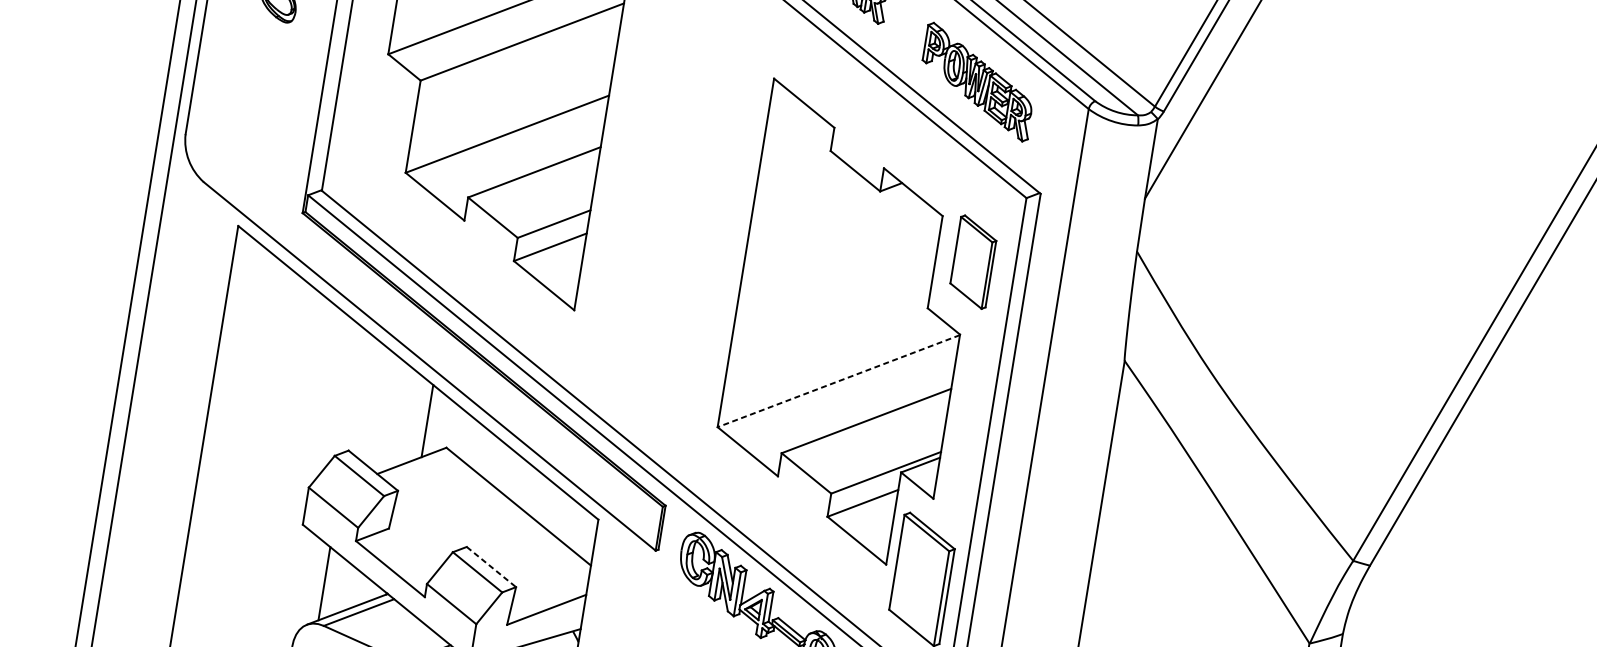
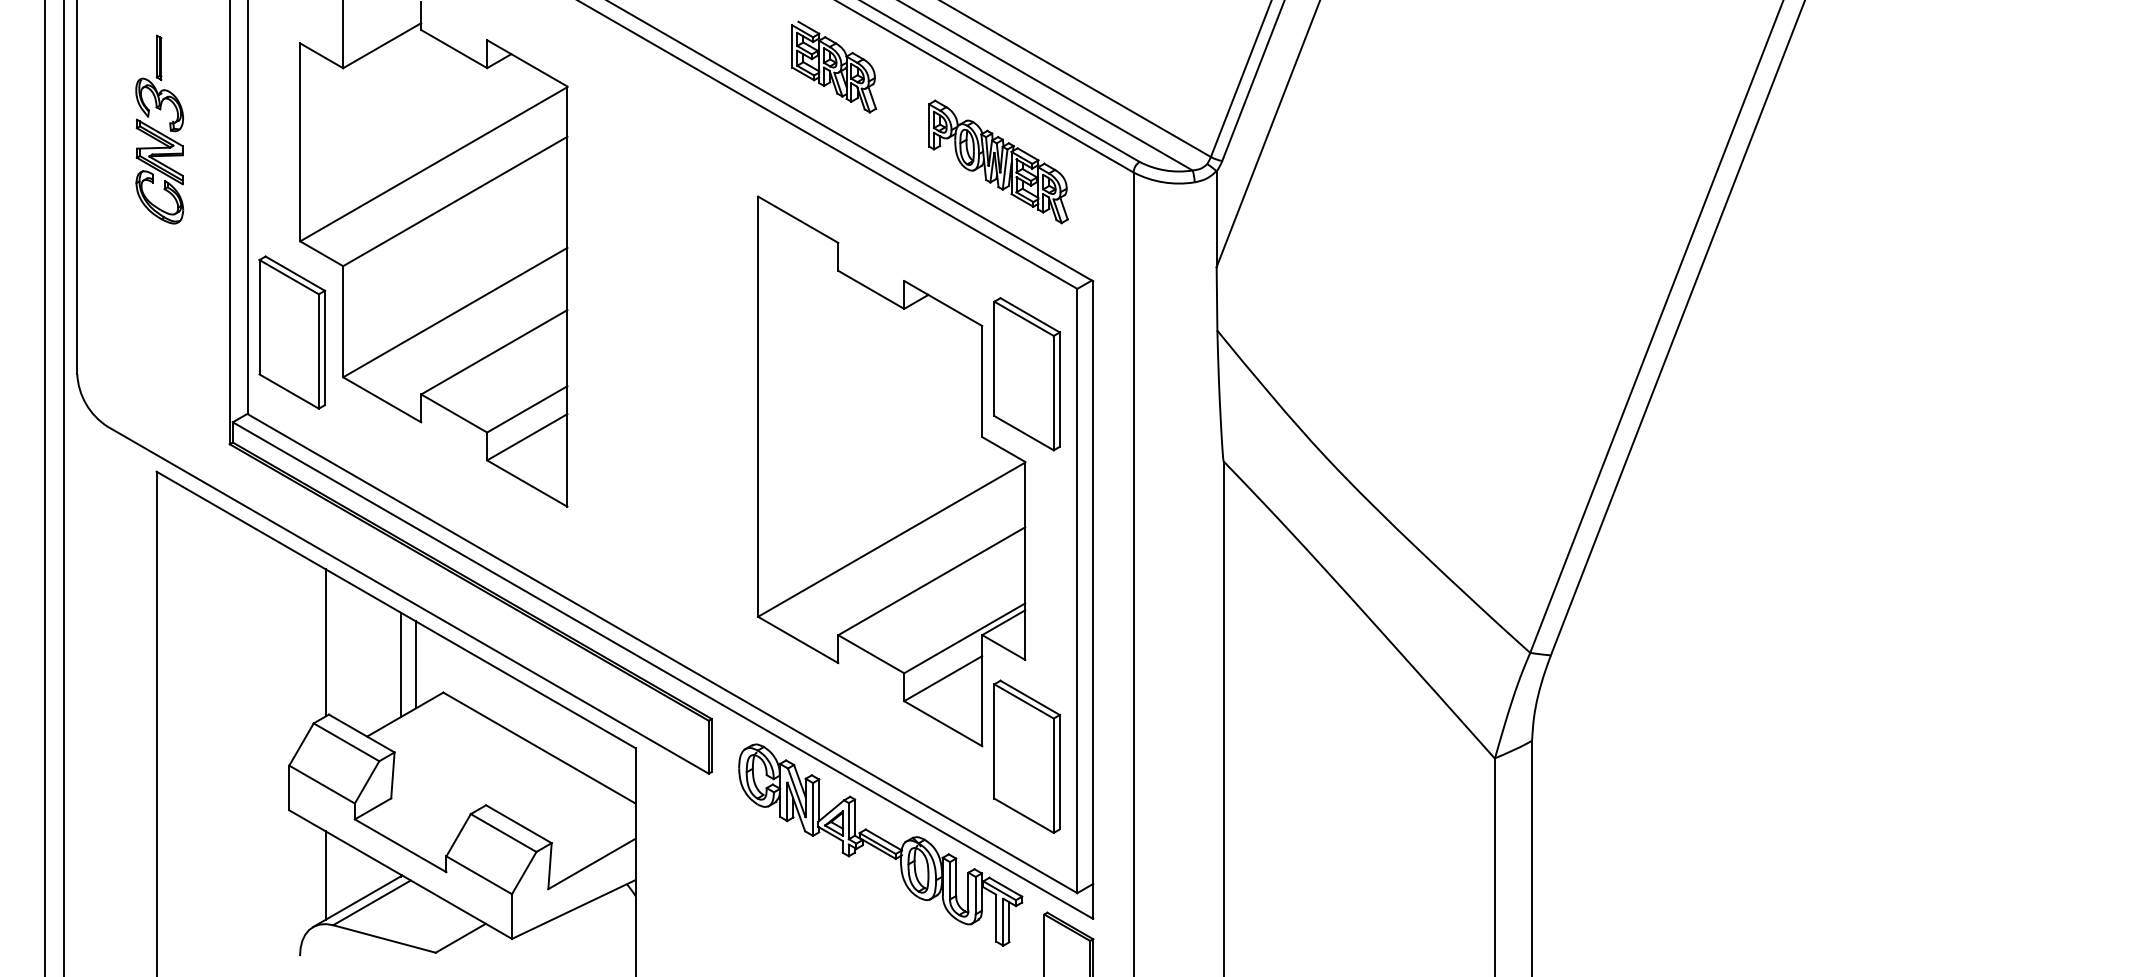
part: (369, 128) -> (292, 332), added
part: (972, 262) -> (1026, 374), size x1.43
line: (838, 380) -> (891, 539), dashed -> solid
line: (355, 390) -> (325, 642), added
line: (414, 418) -> (400, 664), added
line: (491, 567) -> (518, 824), dashed -> solid

